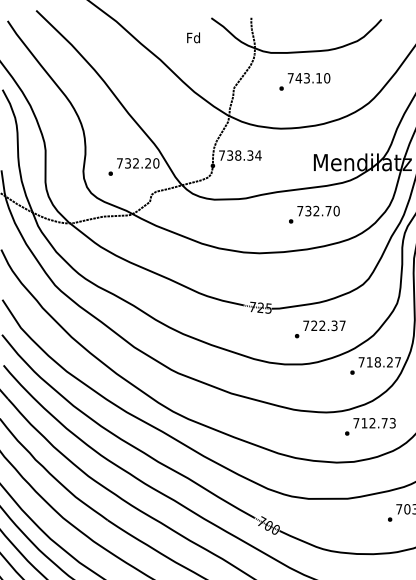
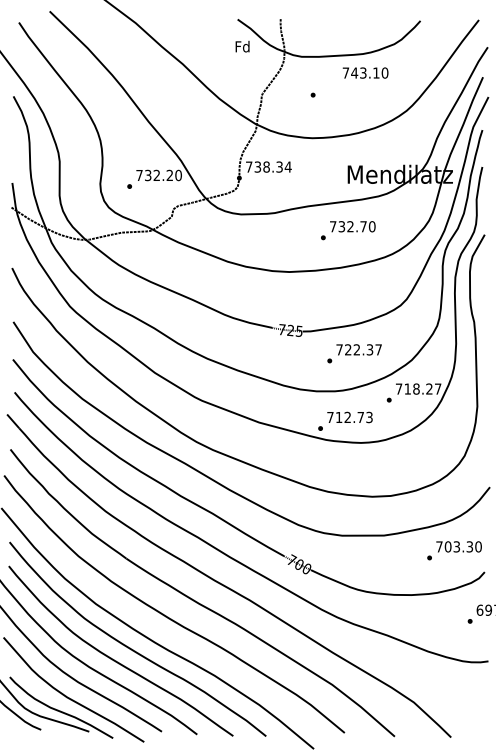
text: (193, 37) -> (242, 46), moved
text: (308, 77) -> (365, 72), moved
text: (370, 426) -> (345, 420), moved

